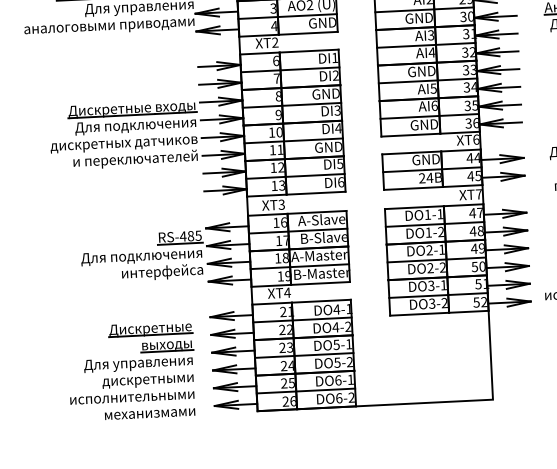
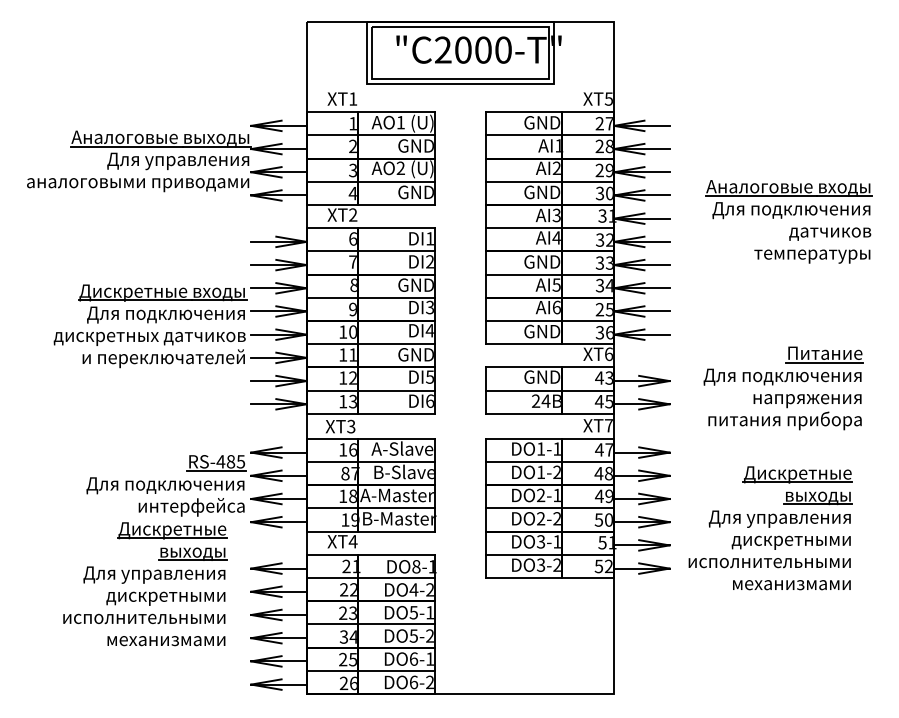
text: (467, 105) -> (599, 309), 35 -> 25
text: (476, 157) -> (608, 377), 44 -> 43
text: (279, 240) -> (345, 473), 17 -> 87
text: (336, 309) -> (415, 566), DO4-1 -> DO8-1
text: (284, 366) -> (344, 637), 24 -> 34
part: (131, 371) -> (145, 584), moved

